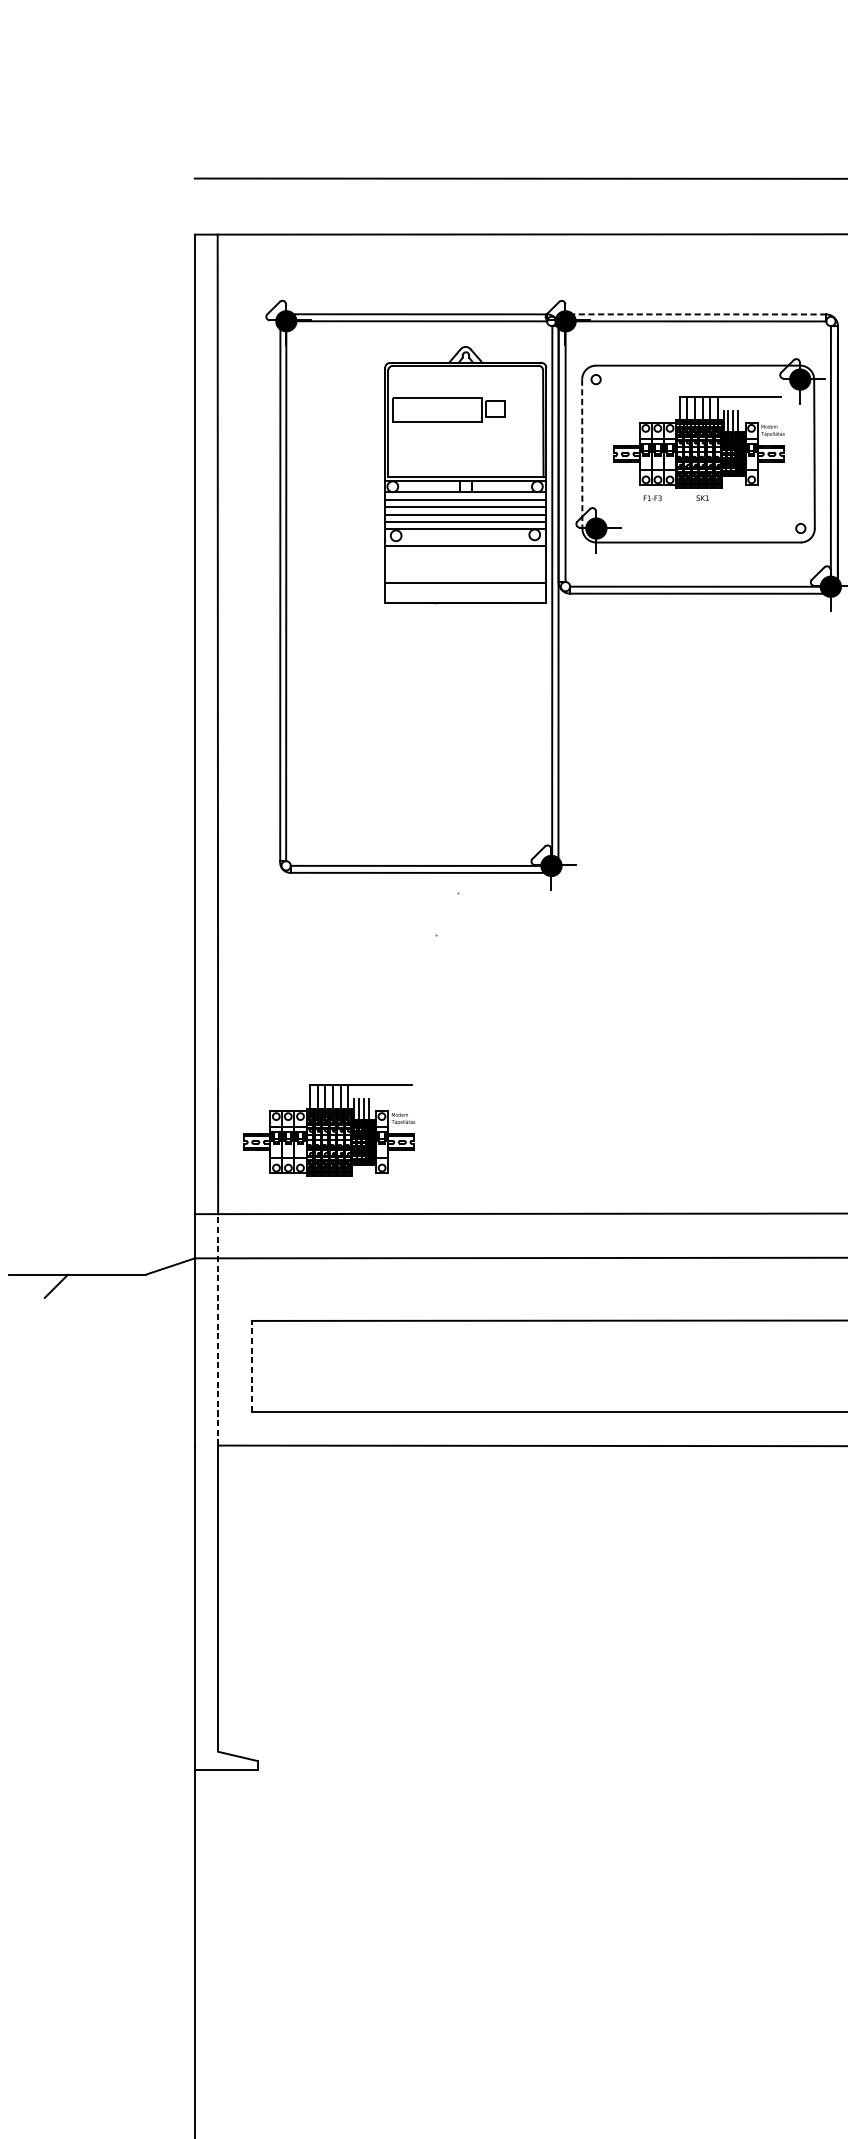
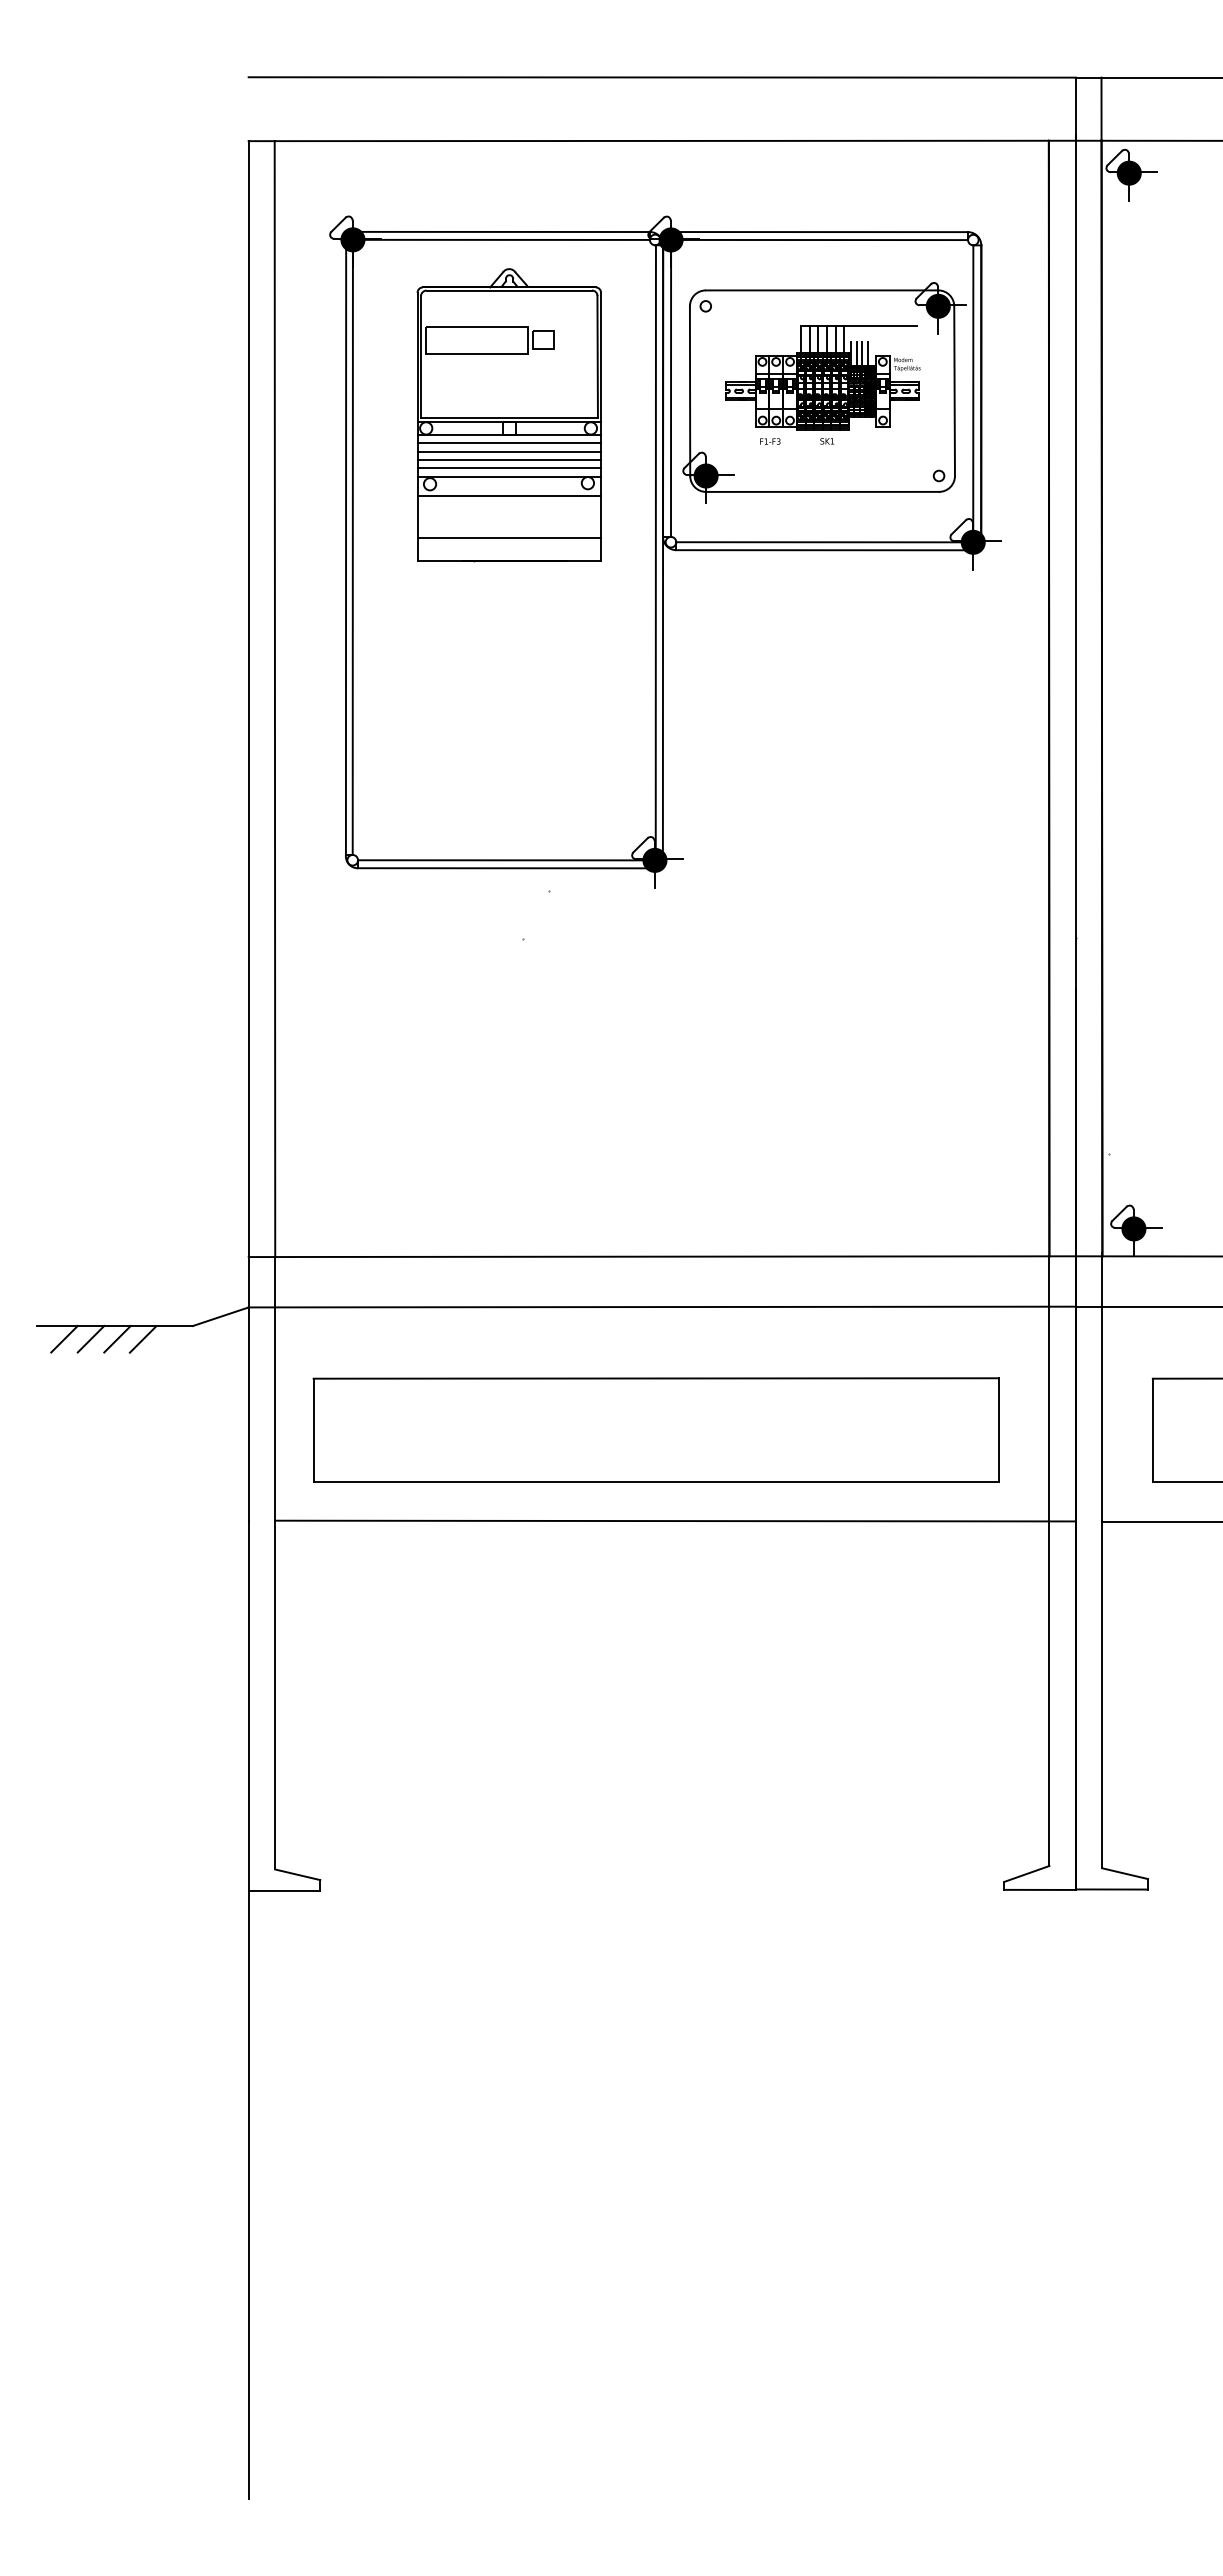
line: (698, 314) -> (822, 232), dashed -> solid
line: (582, 454) -> (690, 391), dashed -> solid
part: (465, 475) -> (508, 415), moved
part: (328, 1130) -> (401, 1161), removed
line: (33, 1285) -> (64, 1338), added
line: (79, 1285) -> (117, 1338), added
line: (101, 1286) -> (142, 1339), added
line: (218, 1329) -> (275, 1388), dashed -> solid
line: (251, 1366) -> (313, 1430), dashed -> solid

